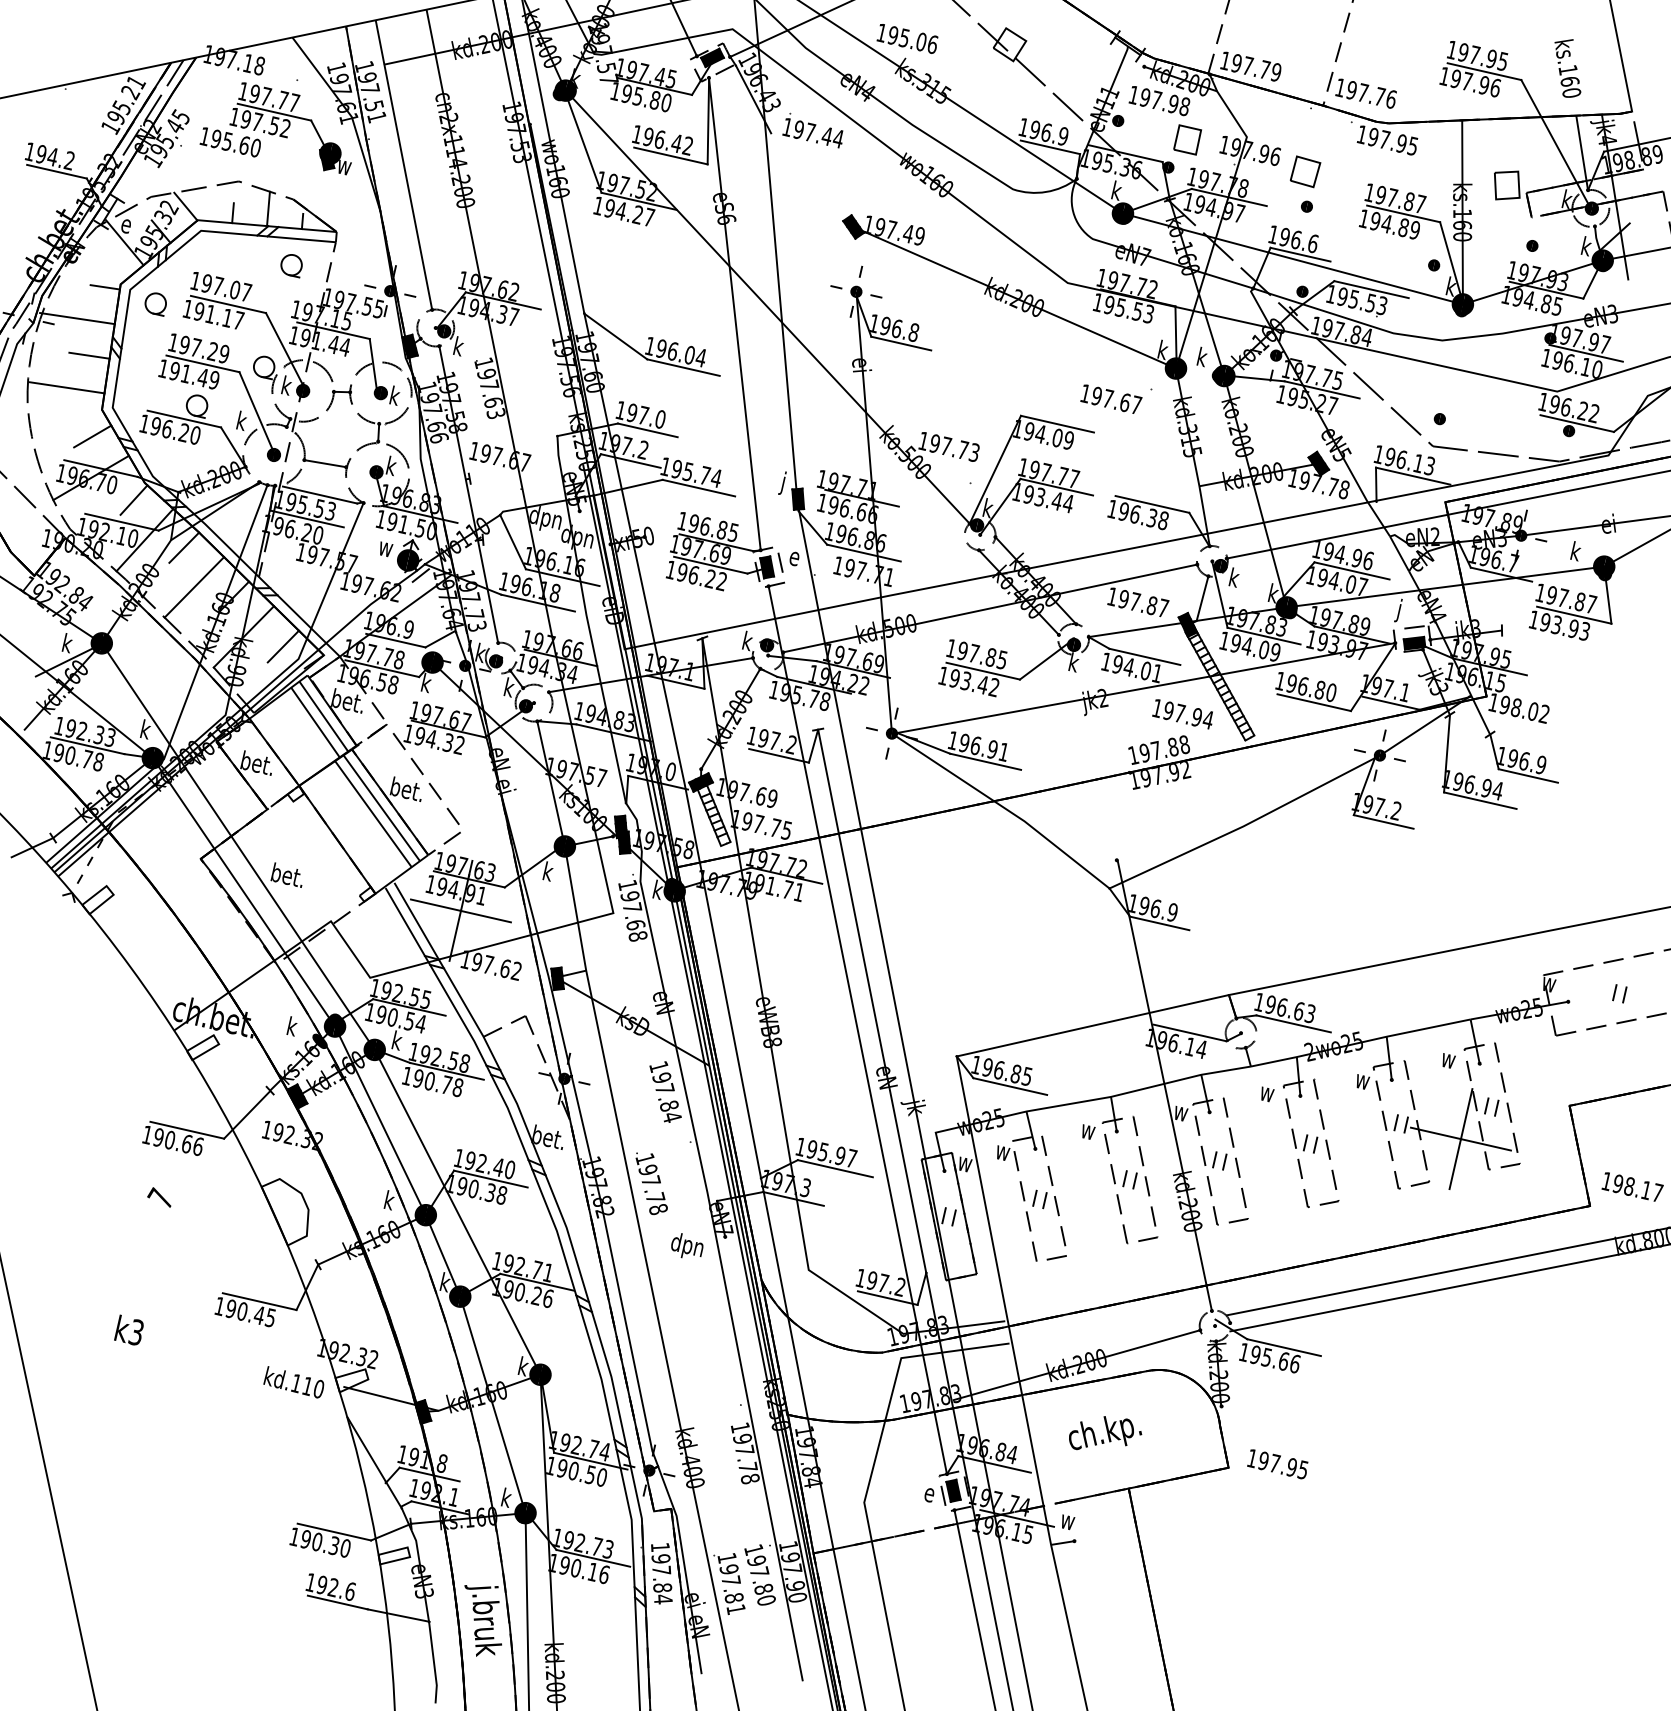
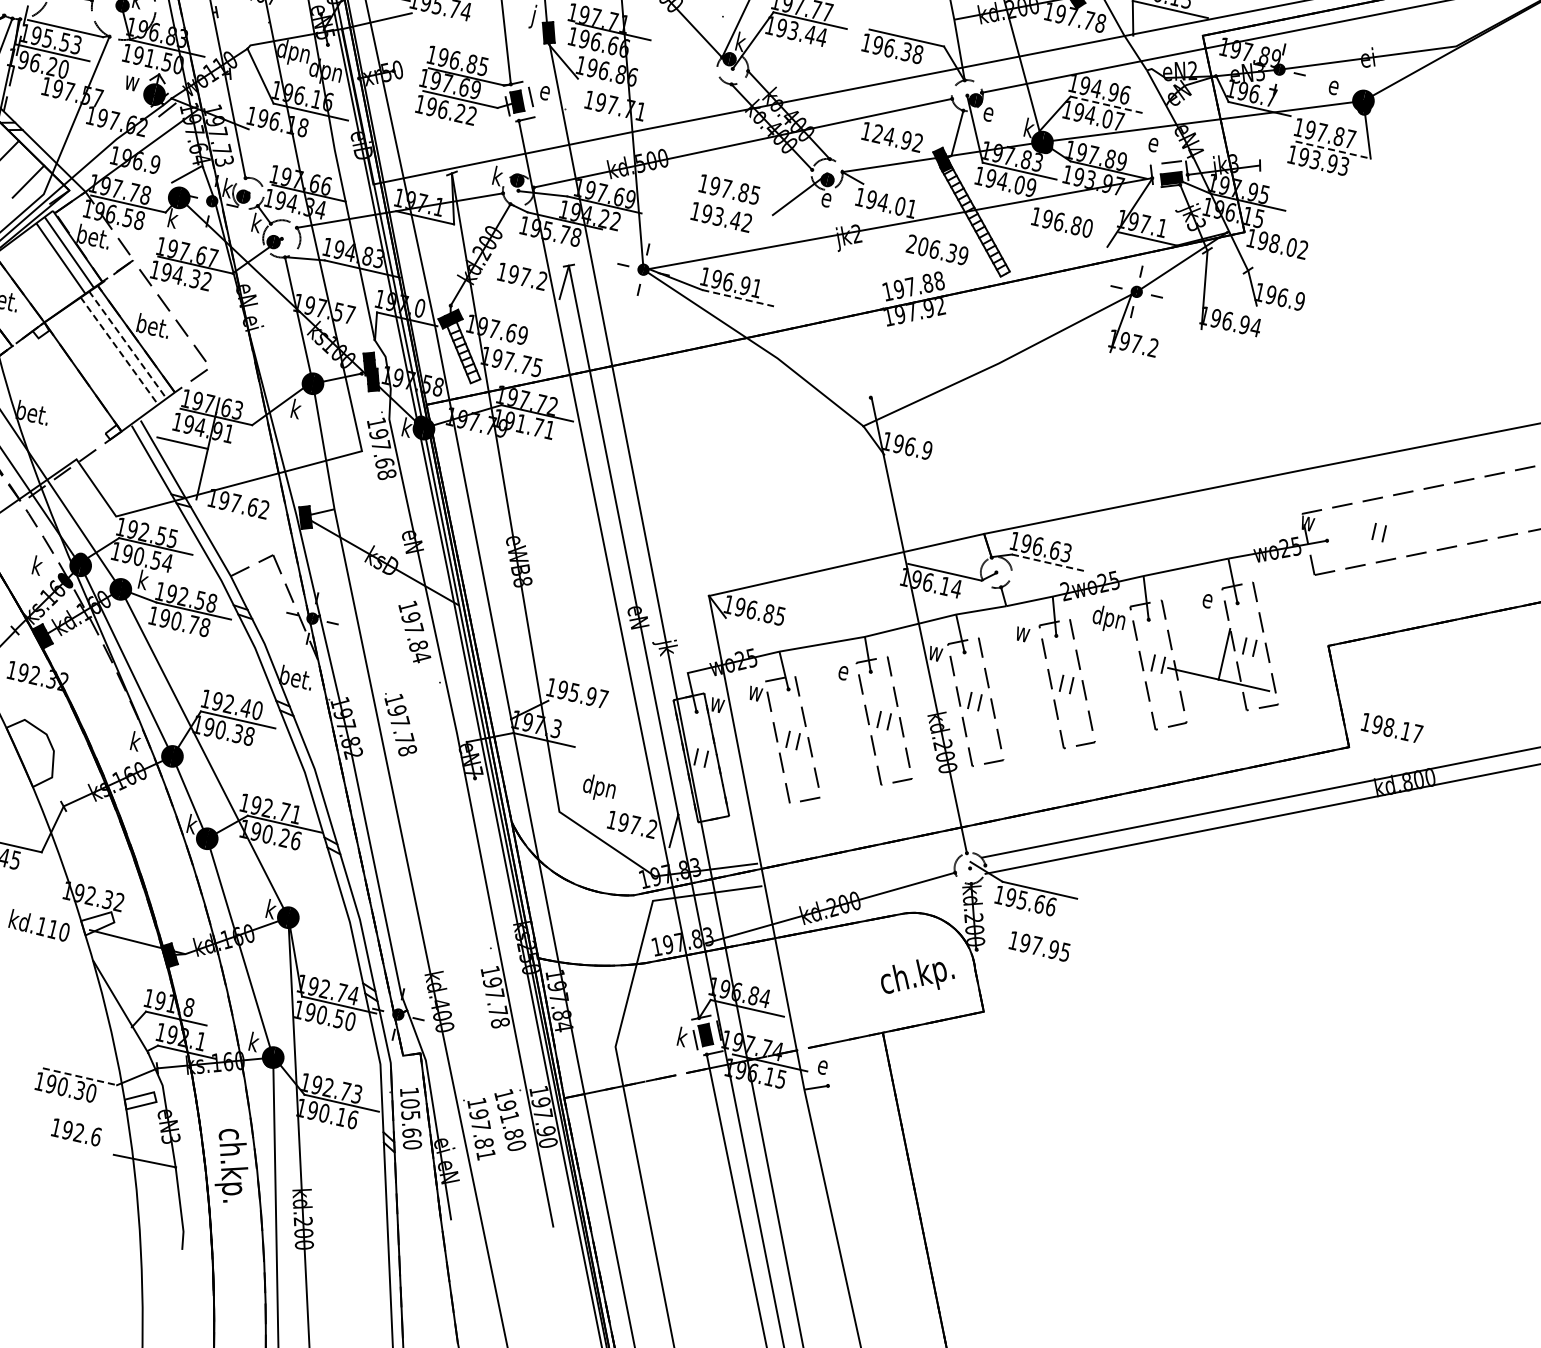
line: (698, 487) -> (448, 20), removed
text: (1575, 551) -> (1334, 85), k -> e
line: (863, 552) -> (614, 86), removed
line: (1352, 571) -> (1109, 105), solid -> dashed
text: (1233, 577) -> (988, 111), k -> e
line: (538, 602) -> (286, 137), removed
text: (1143, 603) -> (897, 138), 197.87 -> 124.92
text: (1396, 610) -> (1153, 145), j -> e
line: (1574, 615) -> (1333, 150), solid -> dashed
line: (395, 640) -> (141, 175), removed
line: (1144, 656) -> (898, 191), removed
text: (1073, 662) -> (827, 197), k -> e
line: (982, 670) -> (735, 205), removed
line: (1313, 702) -> (1069, 238), removed
text: (1182, 713) -> (937, 249), 197.94 -> 206.39
line: (778, 755) -> (528, 291), removed
line: (986, 761) -> (739, 297), solid -> dashed
line: (1527, 775) -> (1285, 312), removed
line: (1480, 800) -> (1238, 337), removed
line: (381, 808) -> (127, 345), solid -> dashed
line: (373, 814) -> (119, 351), solid -> dashed
line: (1383, 821) -> (1140, 358), removed
line: (485, 916) -> (232, 454), removed
line: (1159, 923) -> (913, 461), removed
line: (1294, 1024) -> (1050, 563), solid -> dashed
text: (1448, 1060) -> (1206, 600), w -> e
text: (1353, 1078) -> (1110, 618), w -> dpn
line: (1010, 1086) -> (763, 626), removed
text: (1088, 1132) -> (842, 672), w -> e
line: (1454, 1164) -> (1212, 705), removed
line: (834, 1168) -> (585, 709), removed
text: (687, 1245) -> (599, 787), moved
line: (887, 1297) -> (639, 839), removed
text: (1105, 1433) -> (917, 977), moved
text: (1277, 1464) -> (1039, 946), moved
text: (929, 1492) -> (681, 1036), e -> k
text: (1068, 1522) -> (821, 1067), w -> e
line: (334, 1532) -> (80, 1077), solid -> dashed
text: (759, 1572) -> (509, 1117), 197.80 -> 191.80
text: (661, 1579) -> (410, 1124), 197.84 -> 105.60
line: (337, 1602) -> (83, 1147), removed
text: (483, 1619) -> (230, 1165), j.bruk -> ch.kp.

